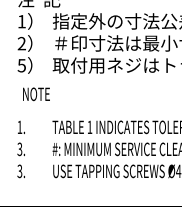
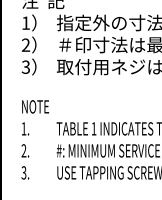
text: (21, 64) -> (25, 66), 5 -> 3
text: (36, 94) -> (35, 107), moved
text: (19, 149) -> (23, 151), 3. -> 2.

